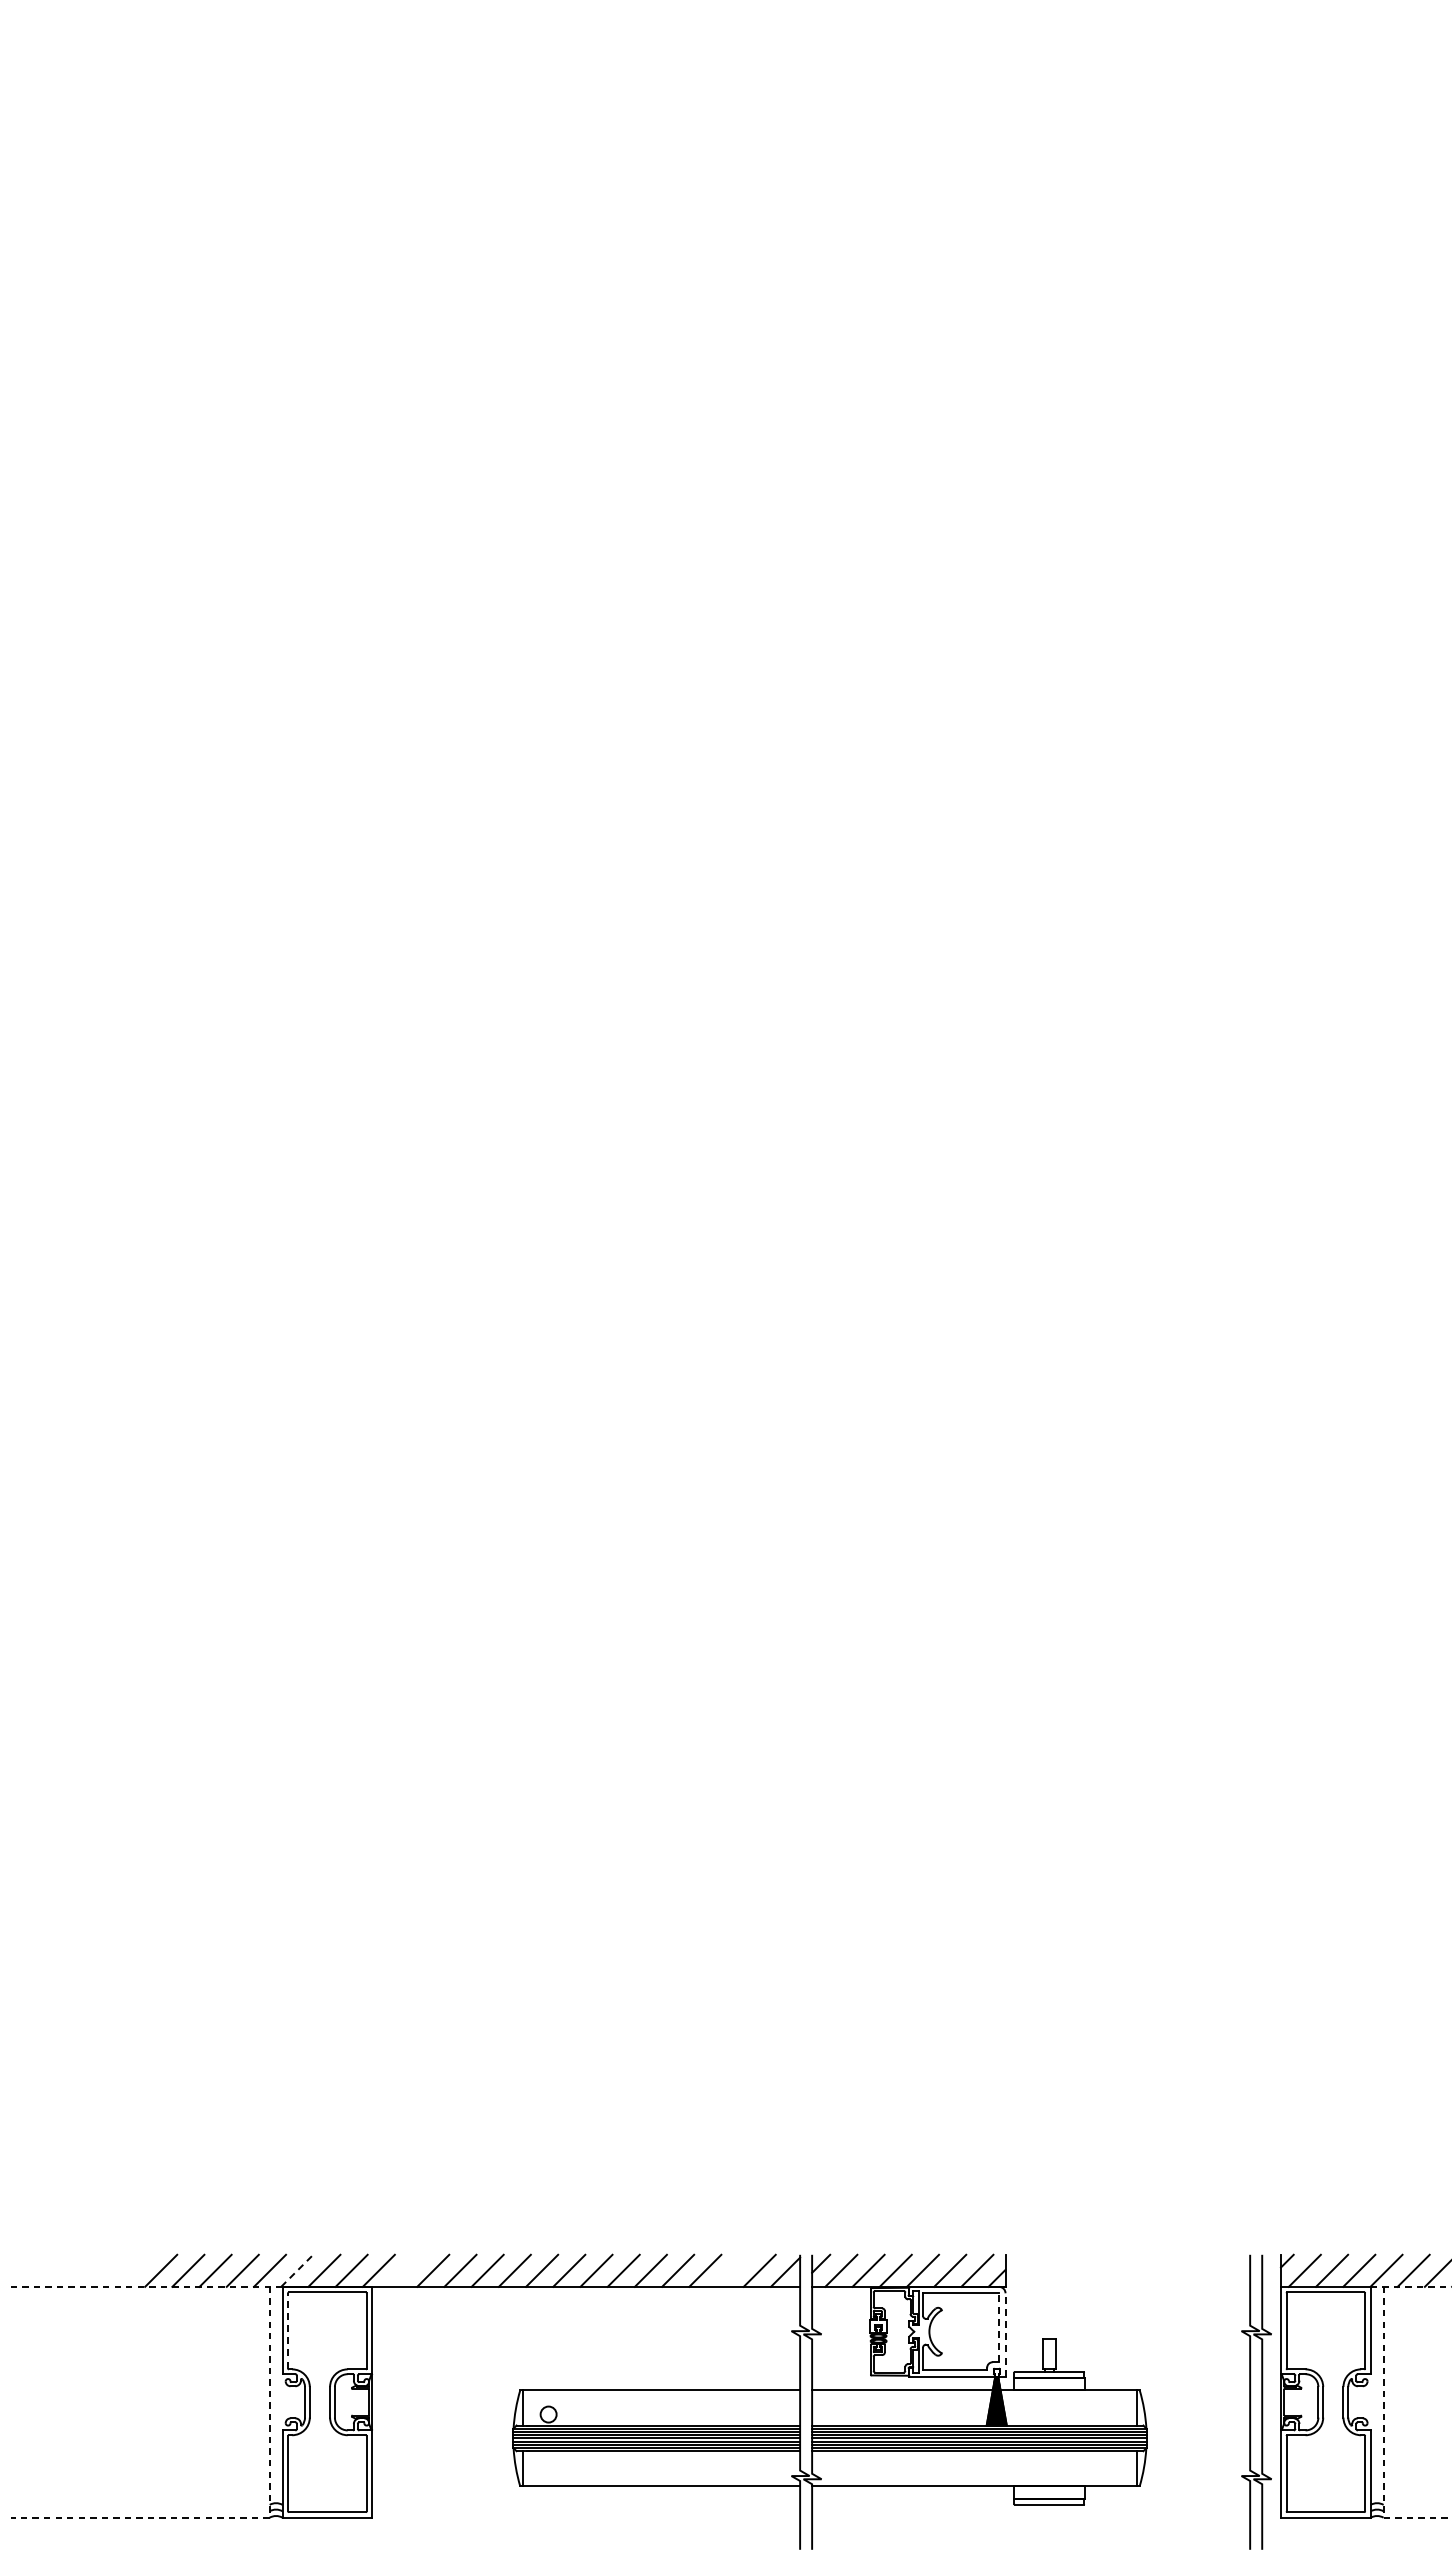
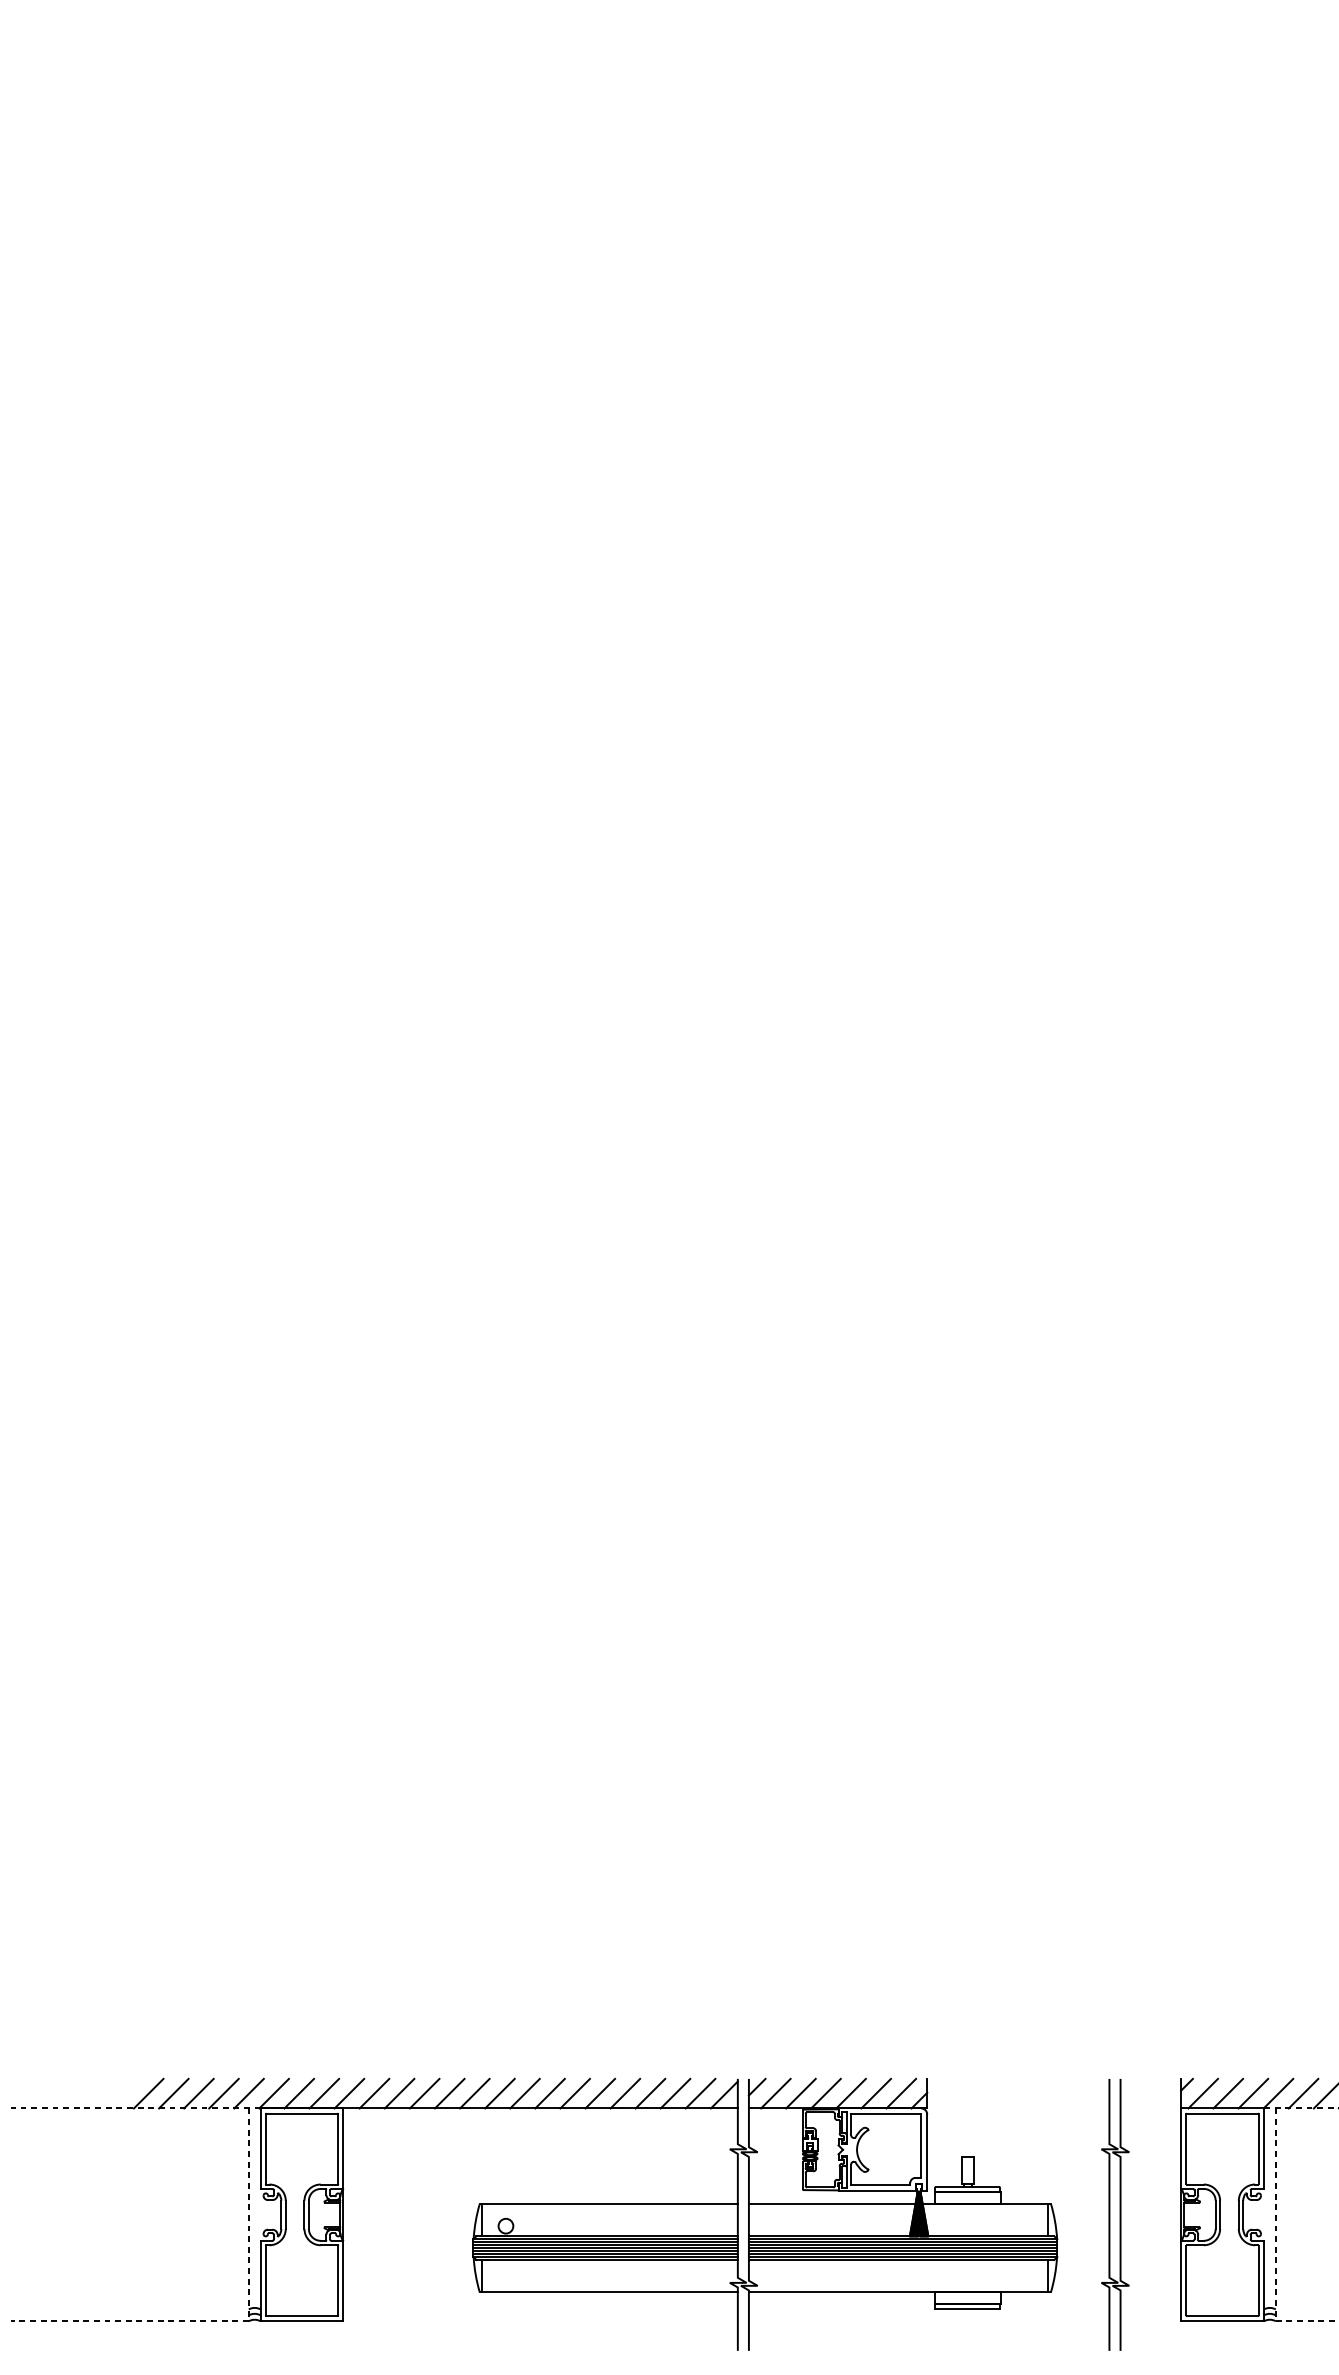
line: (297, 2270) -> (274, 2093), dashed -> solid
line: (406, 2270) -> (374, 2093), added
line: (732, 2270) -> (675, 2093), added
line: (999, 2327) -> (921, 2145), dashed -> solid
line: (288, 2330) -> (266, 2148), dashed -> solid
line: (1005, 2334) -> (927, 2152), dashed -> solid
part: (1256, 2401) -> (1115, 2214), moved

